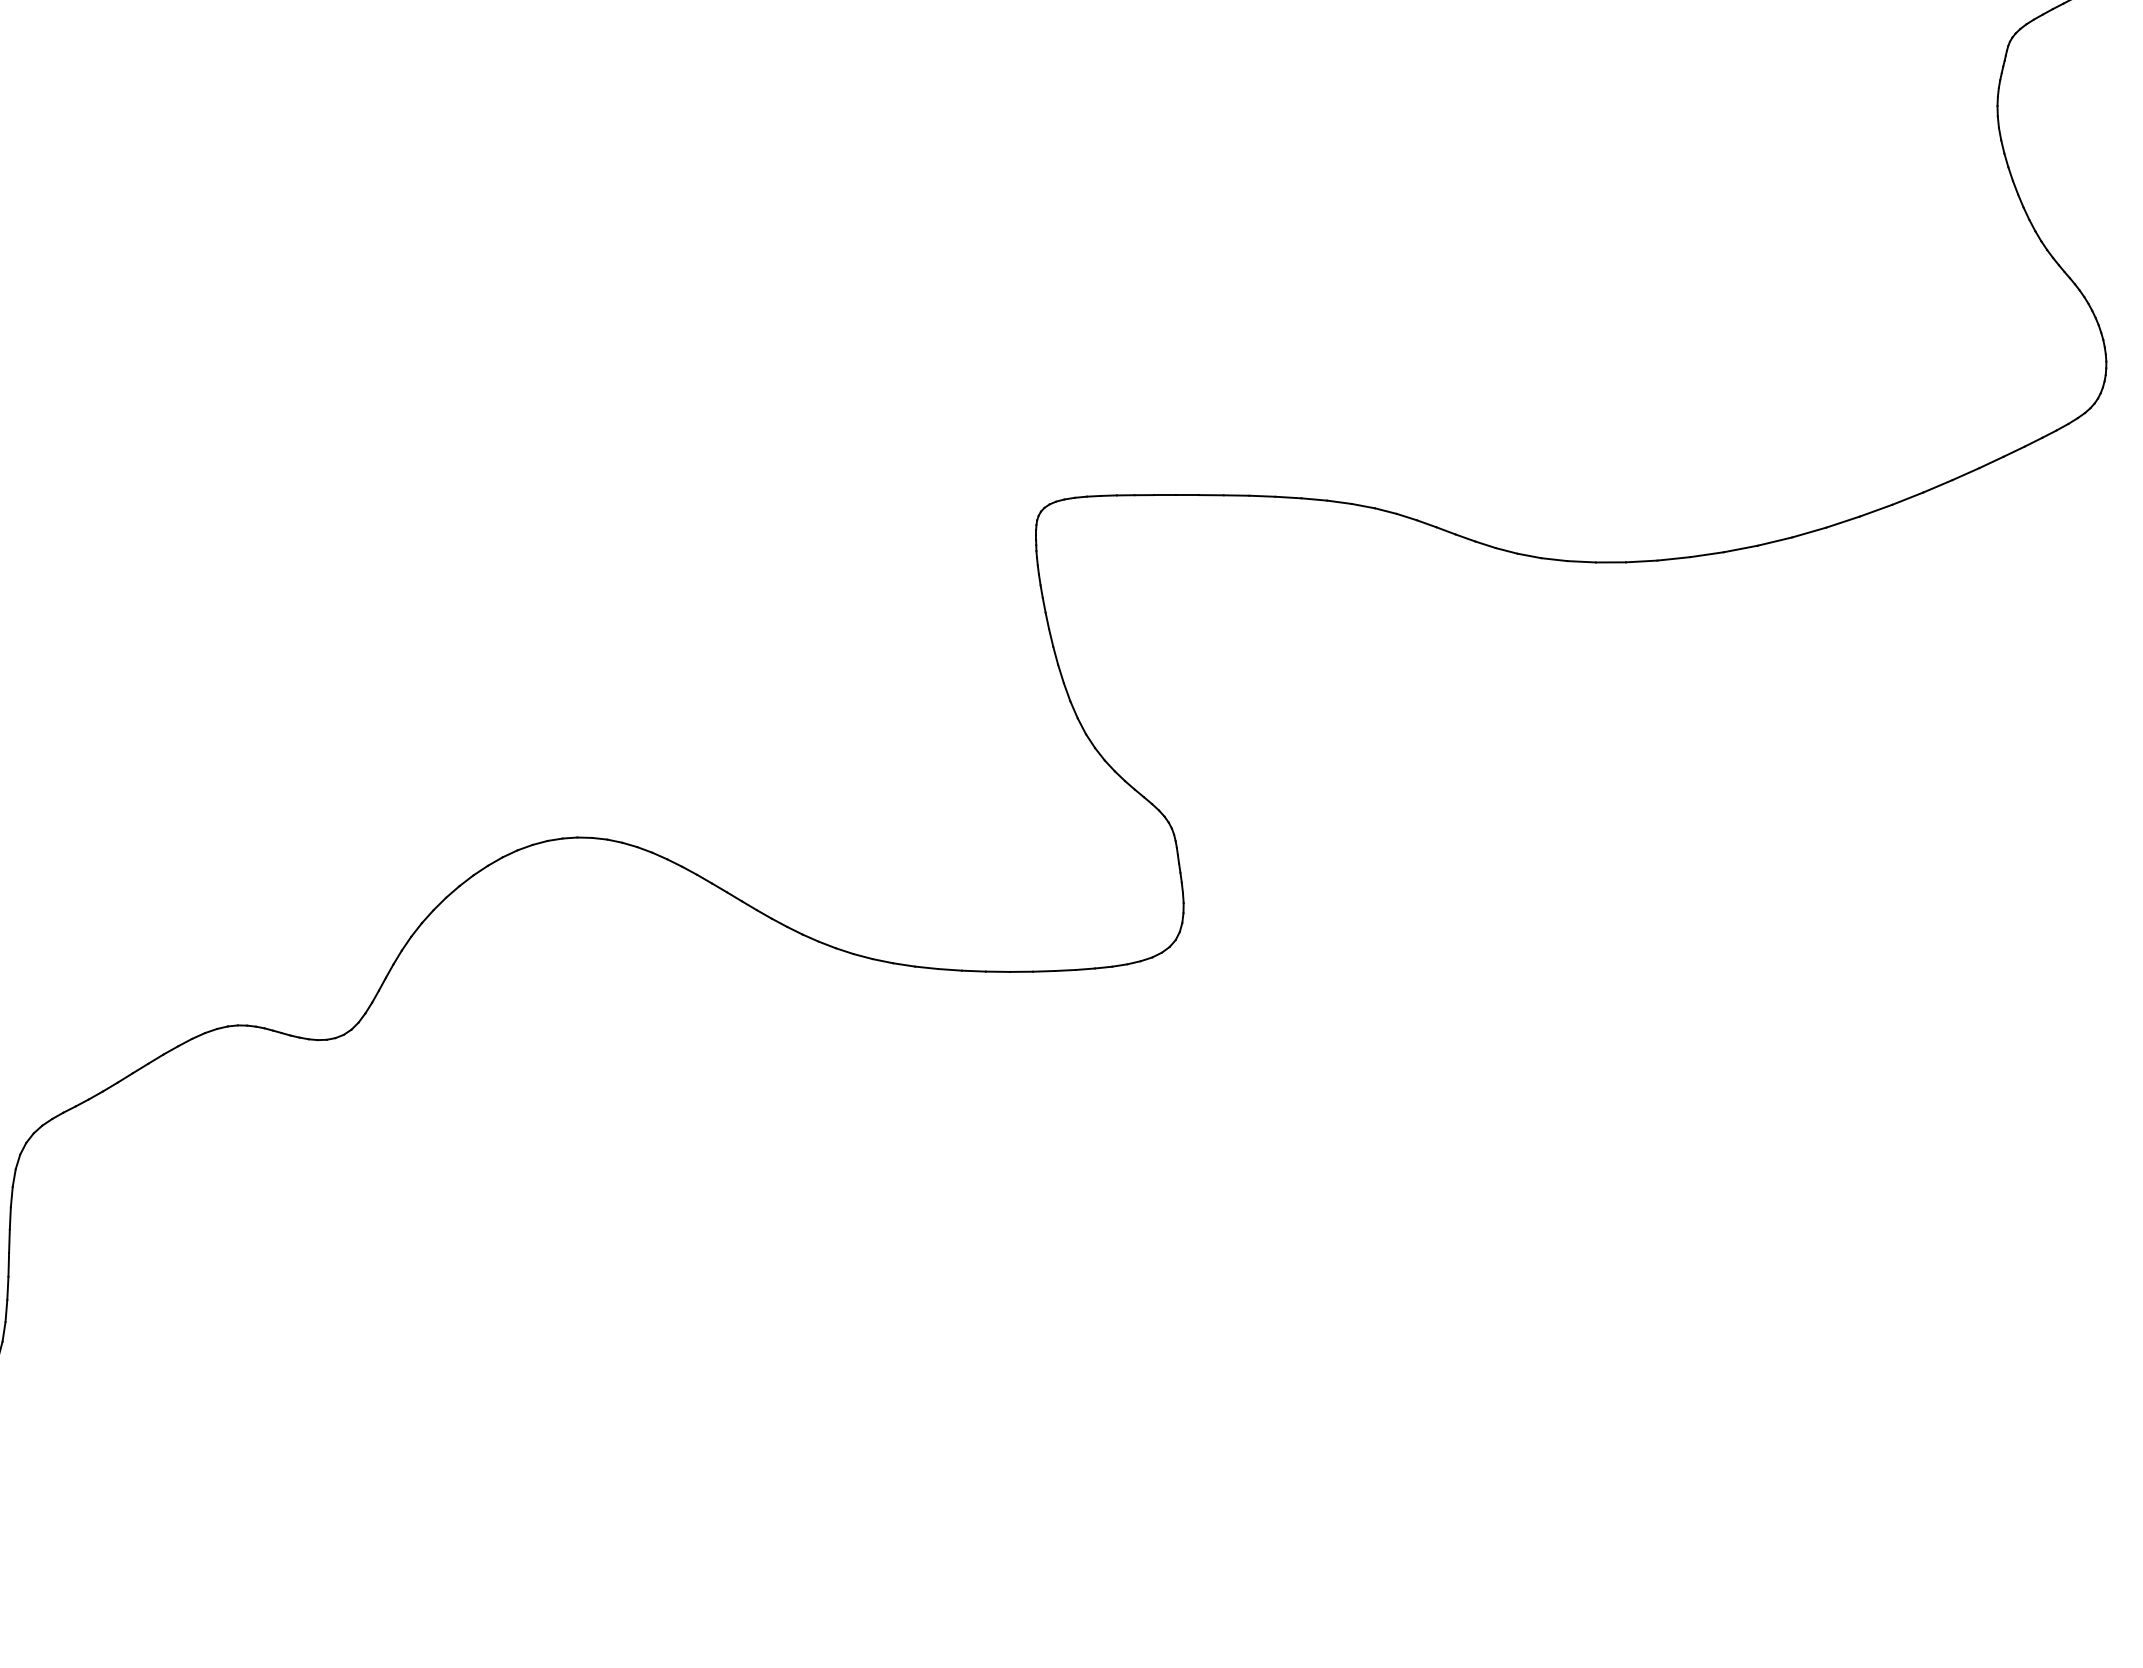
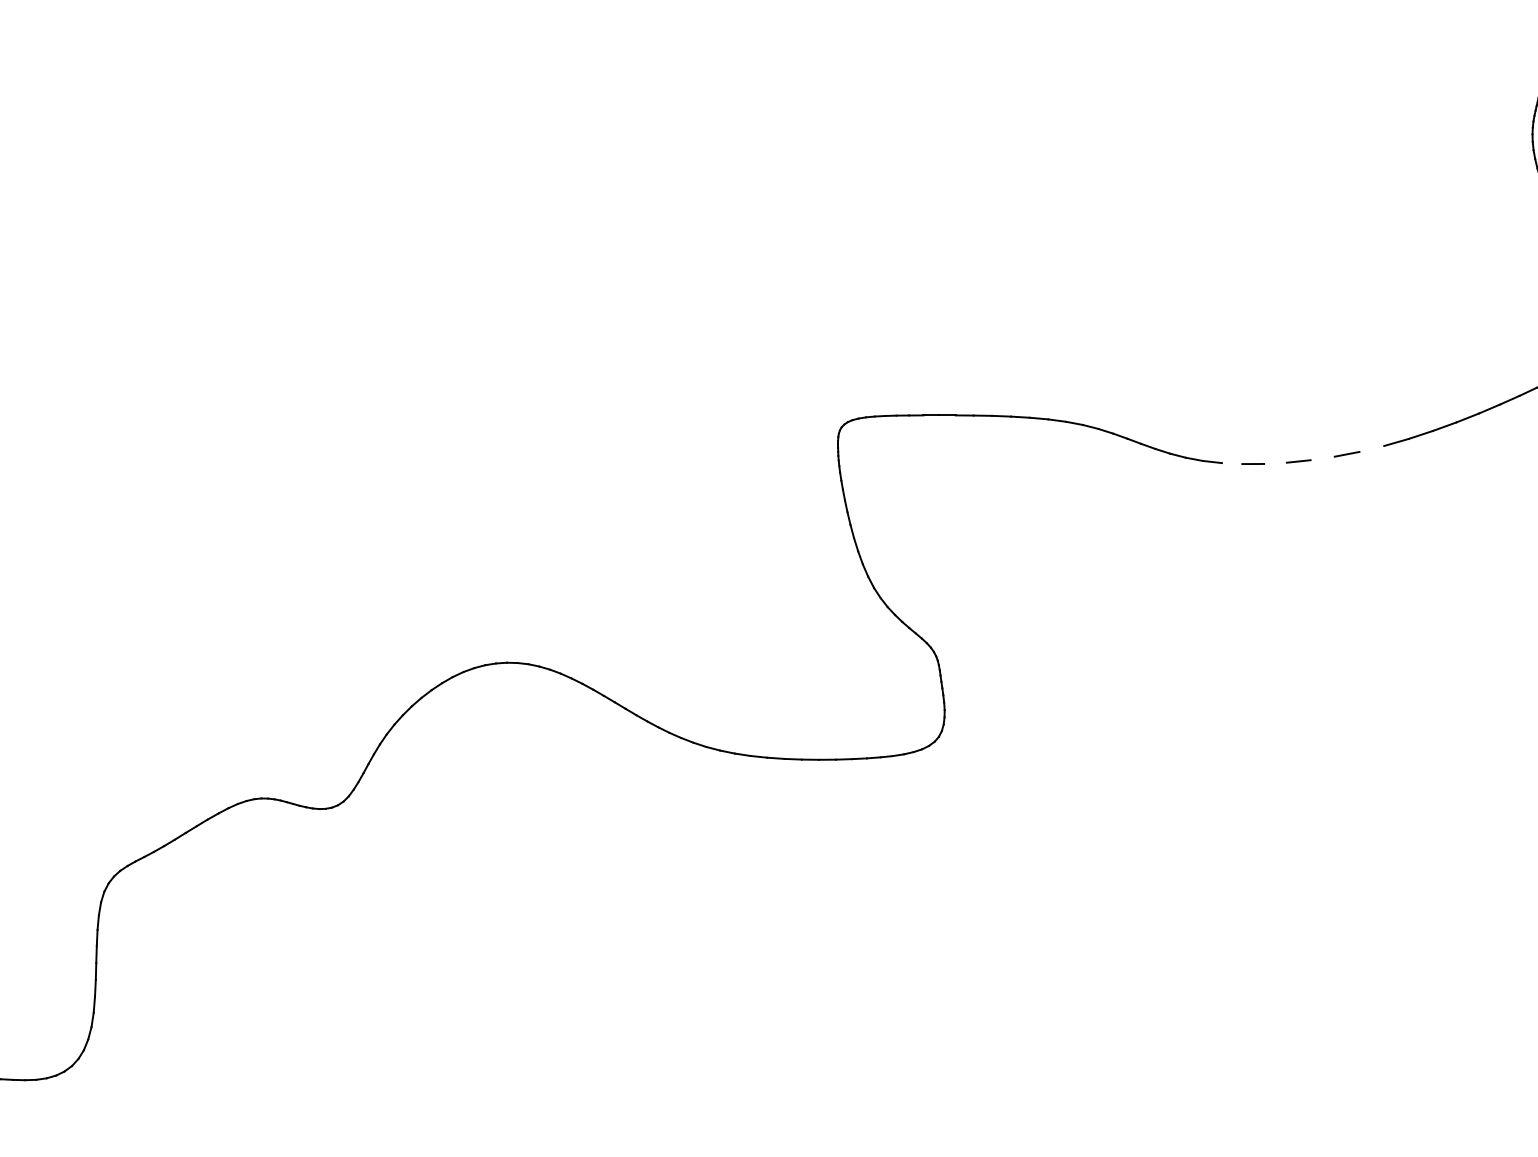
line: (1774, 541) -> (1371, 448), removed
line: (1706, 554) -> (1322, 458), removed
line: (1581, 561) -> (1232, 463), removed
line: (1641, 561) -> (1275, 463), removed

